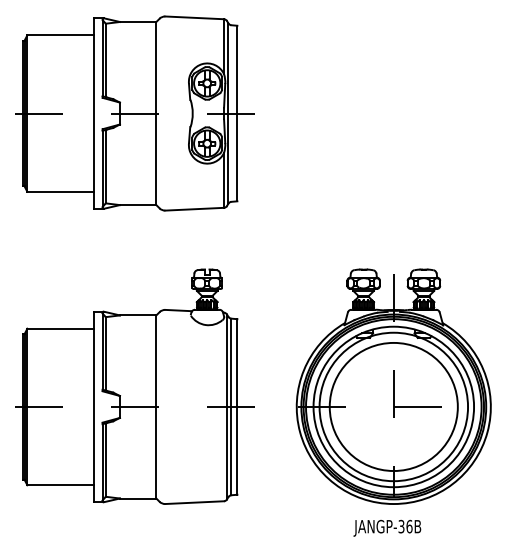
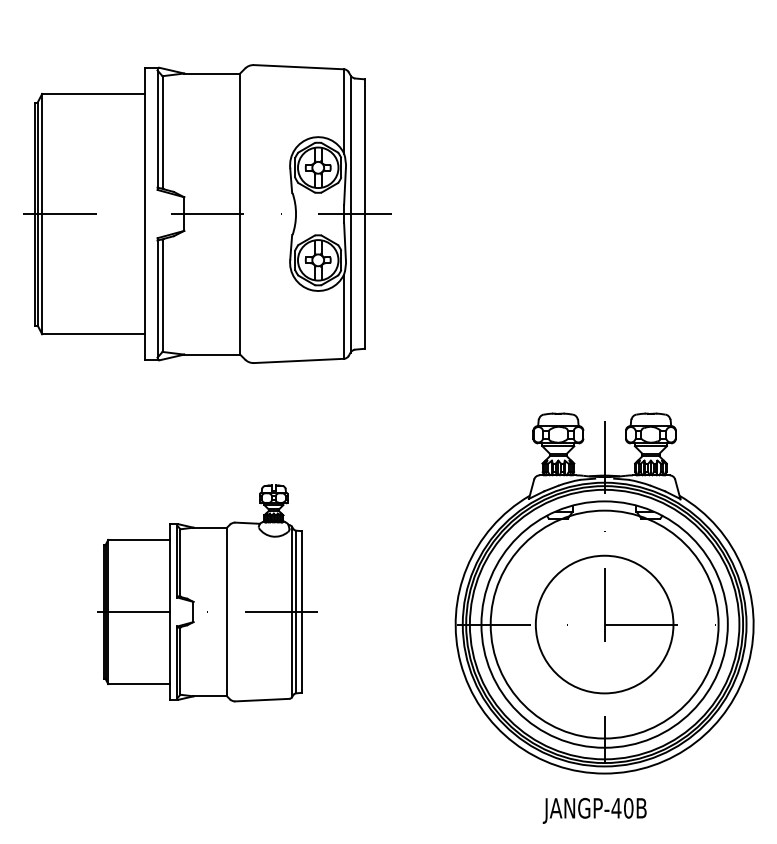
part: (134, 113) -> (206, 213), moved
part: (134, 386) -> (206, 593), size x0.6
circle: (393, 406) -> (604, 623), size x0.7
text: (405, 526) -> (622, 808), JANGP-36B -> JANGP-40B

